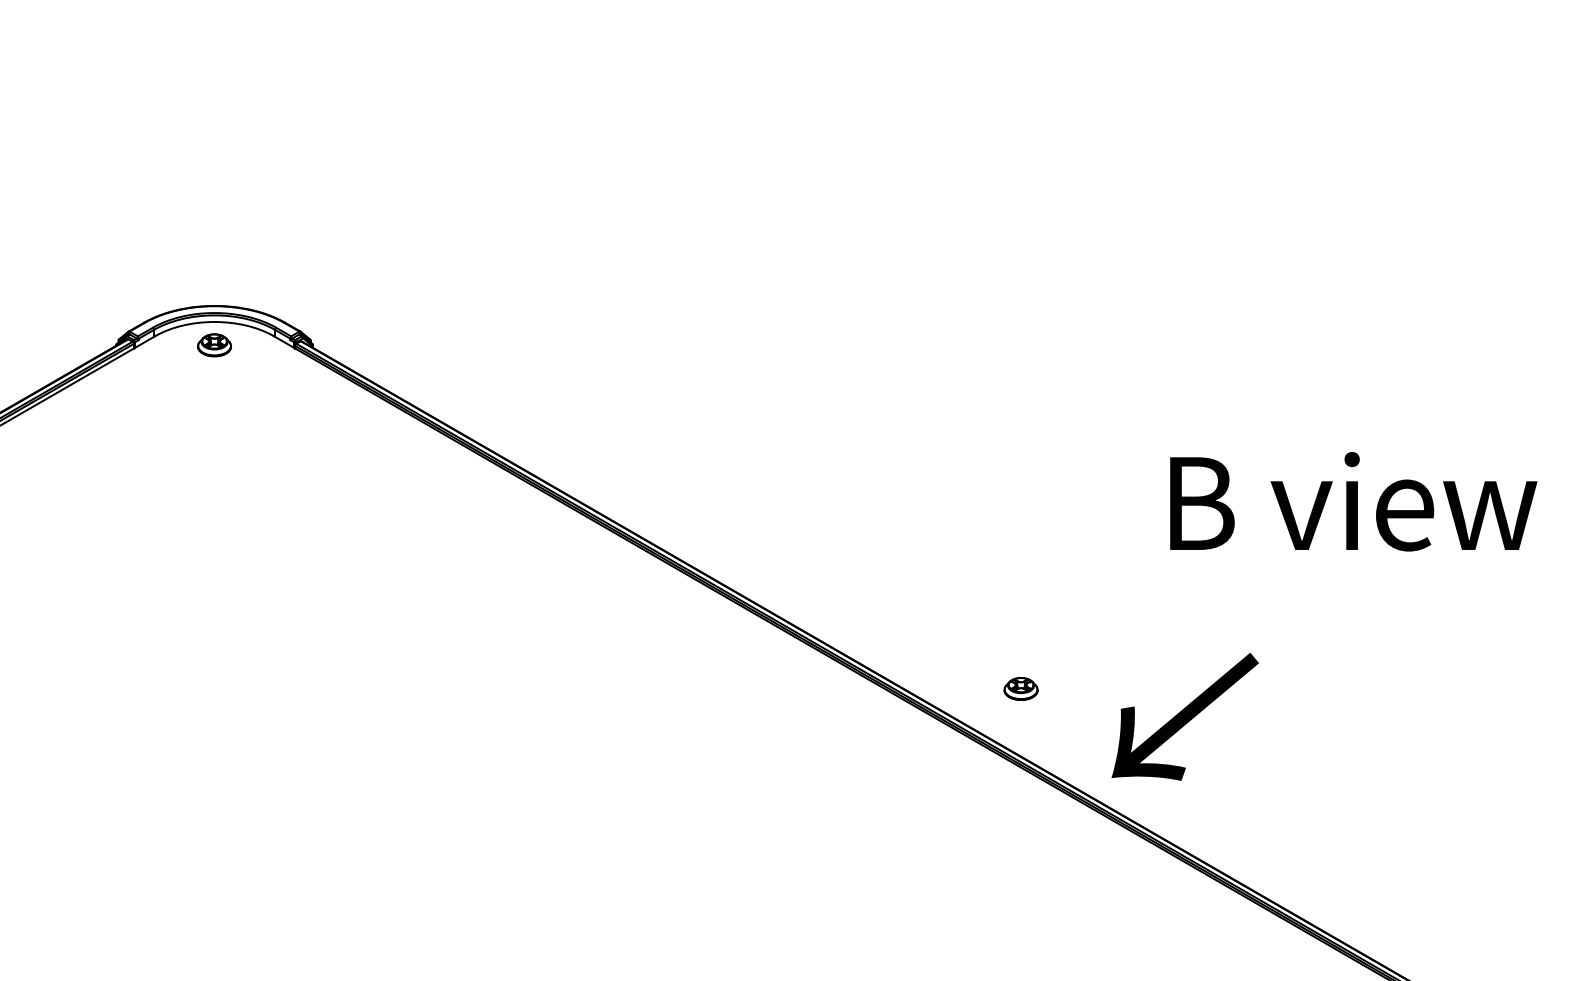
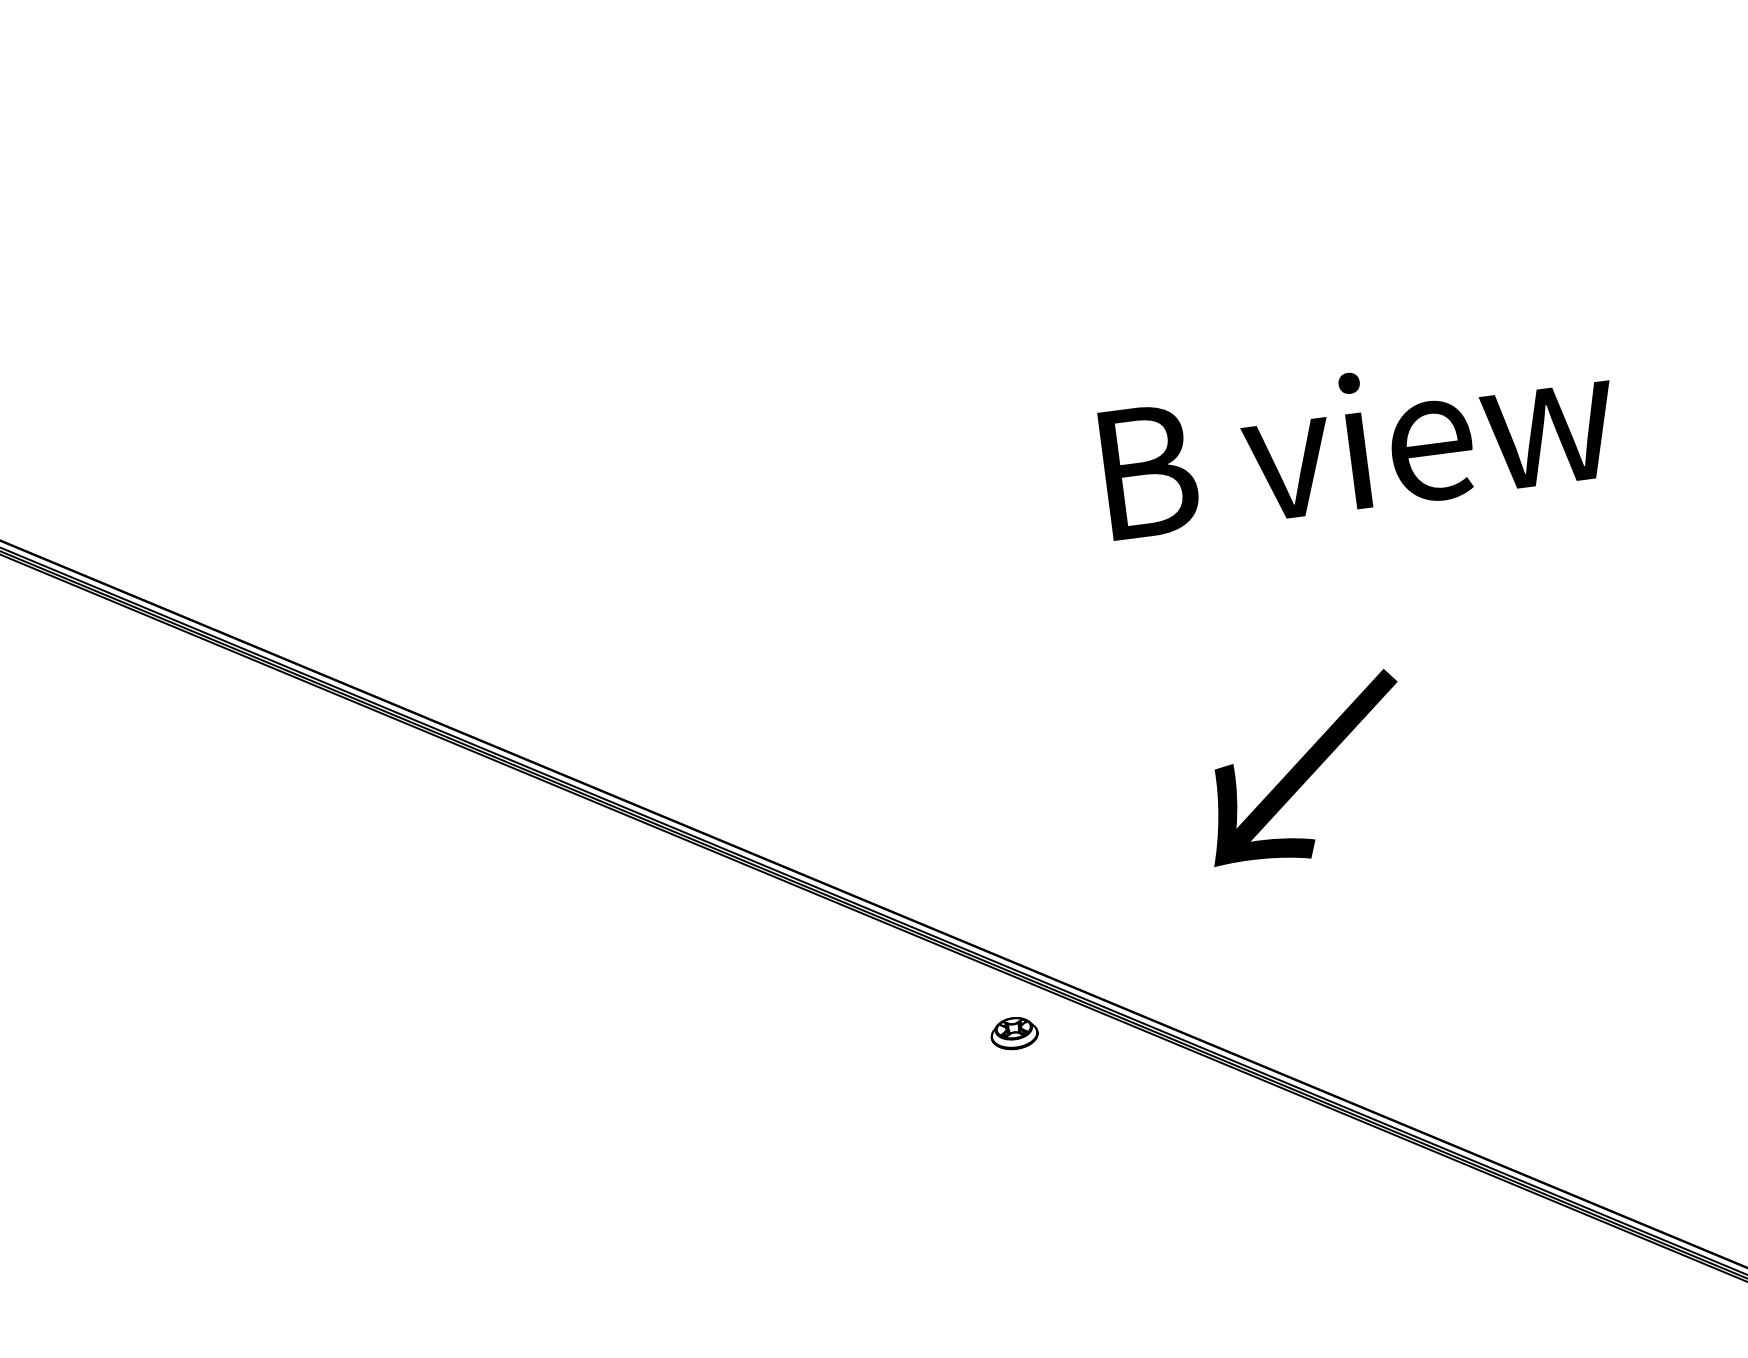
text: (1353, 501) -> (1358, 441), moved
part: (1020, 688) -> (1013, 1032), moved
text: (1184, 716) -> (1304, 768), moved

